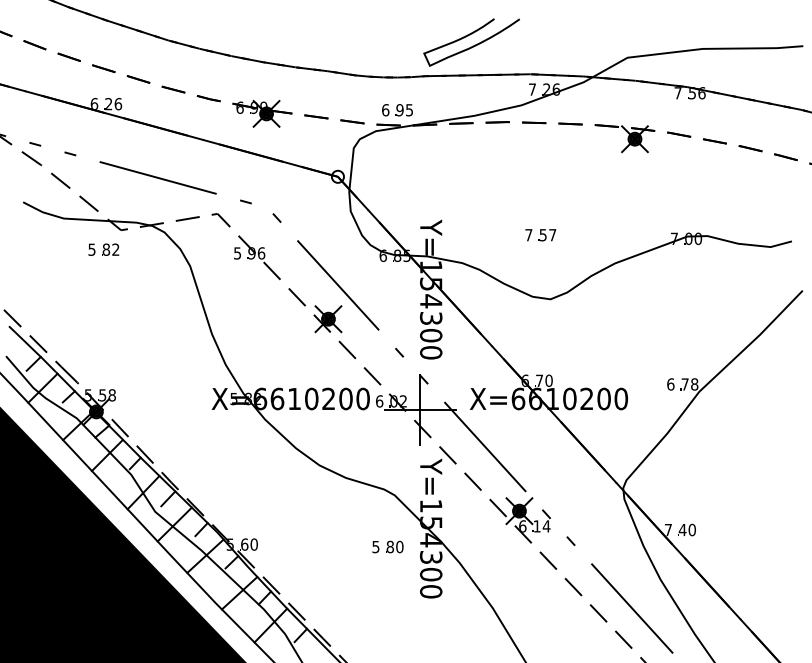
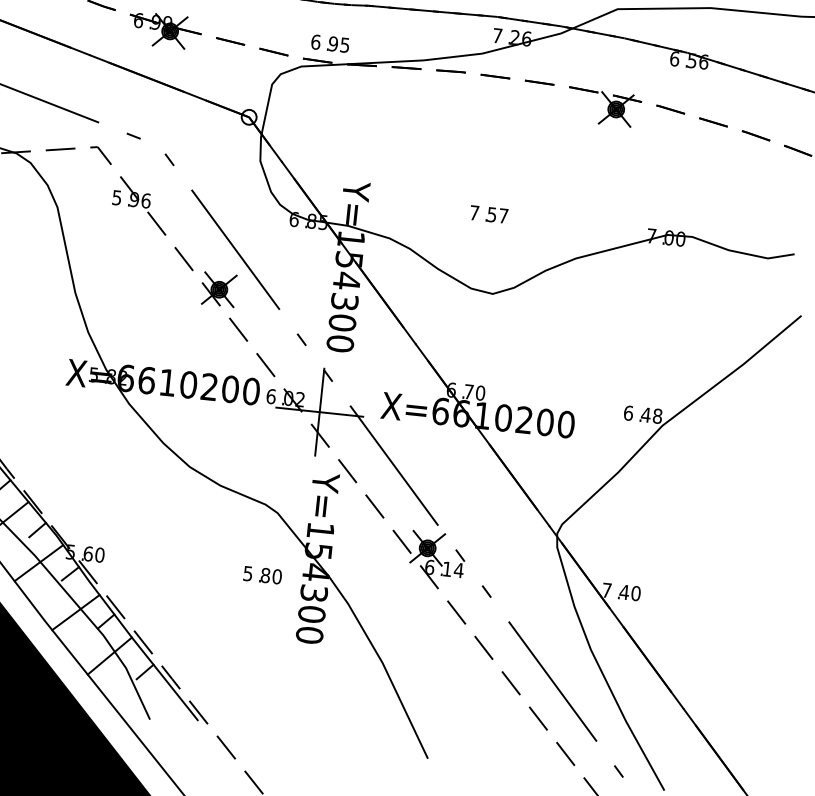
text: (677, 93) -> (674, 59), 7 -> 6
text: (685, 384) -> (646, 415), 78 -> 48

